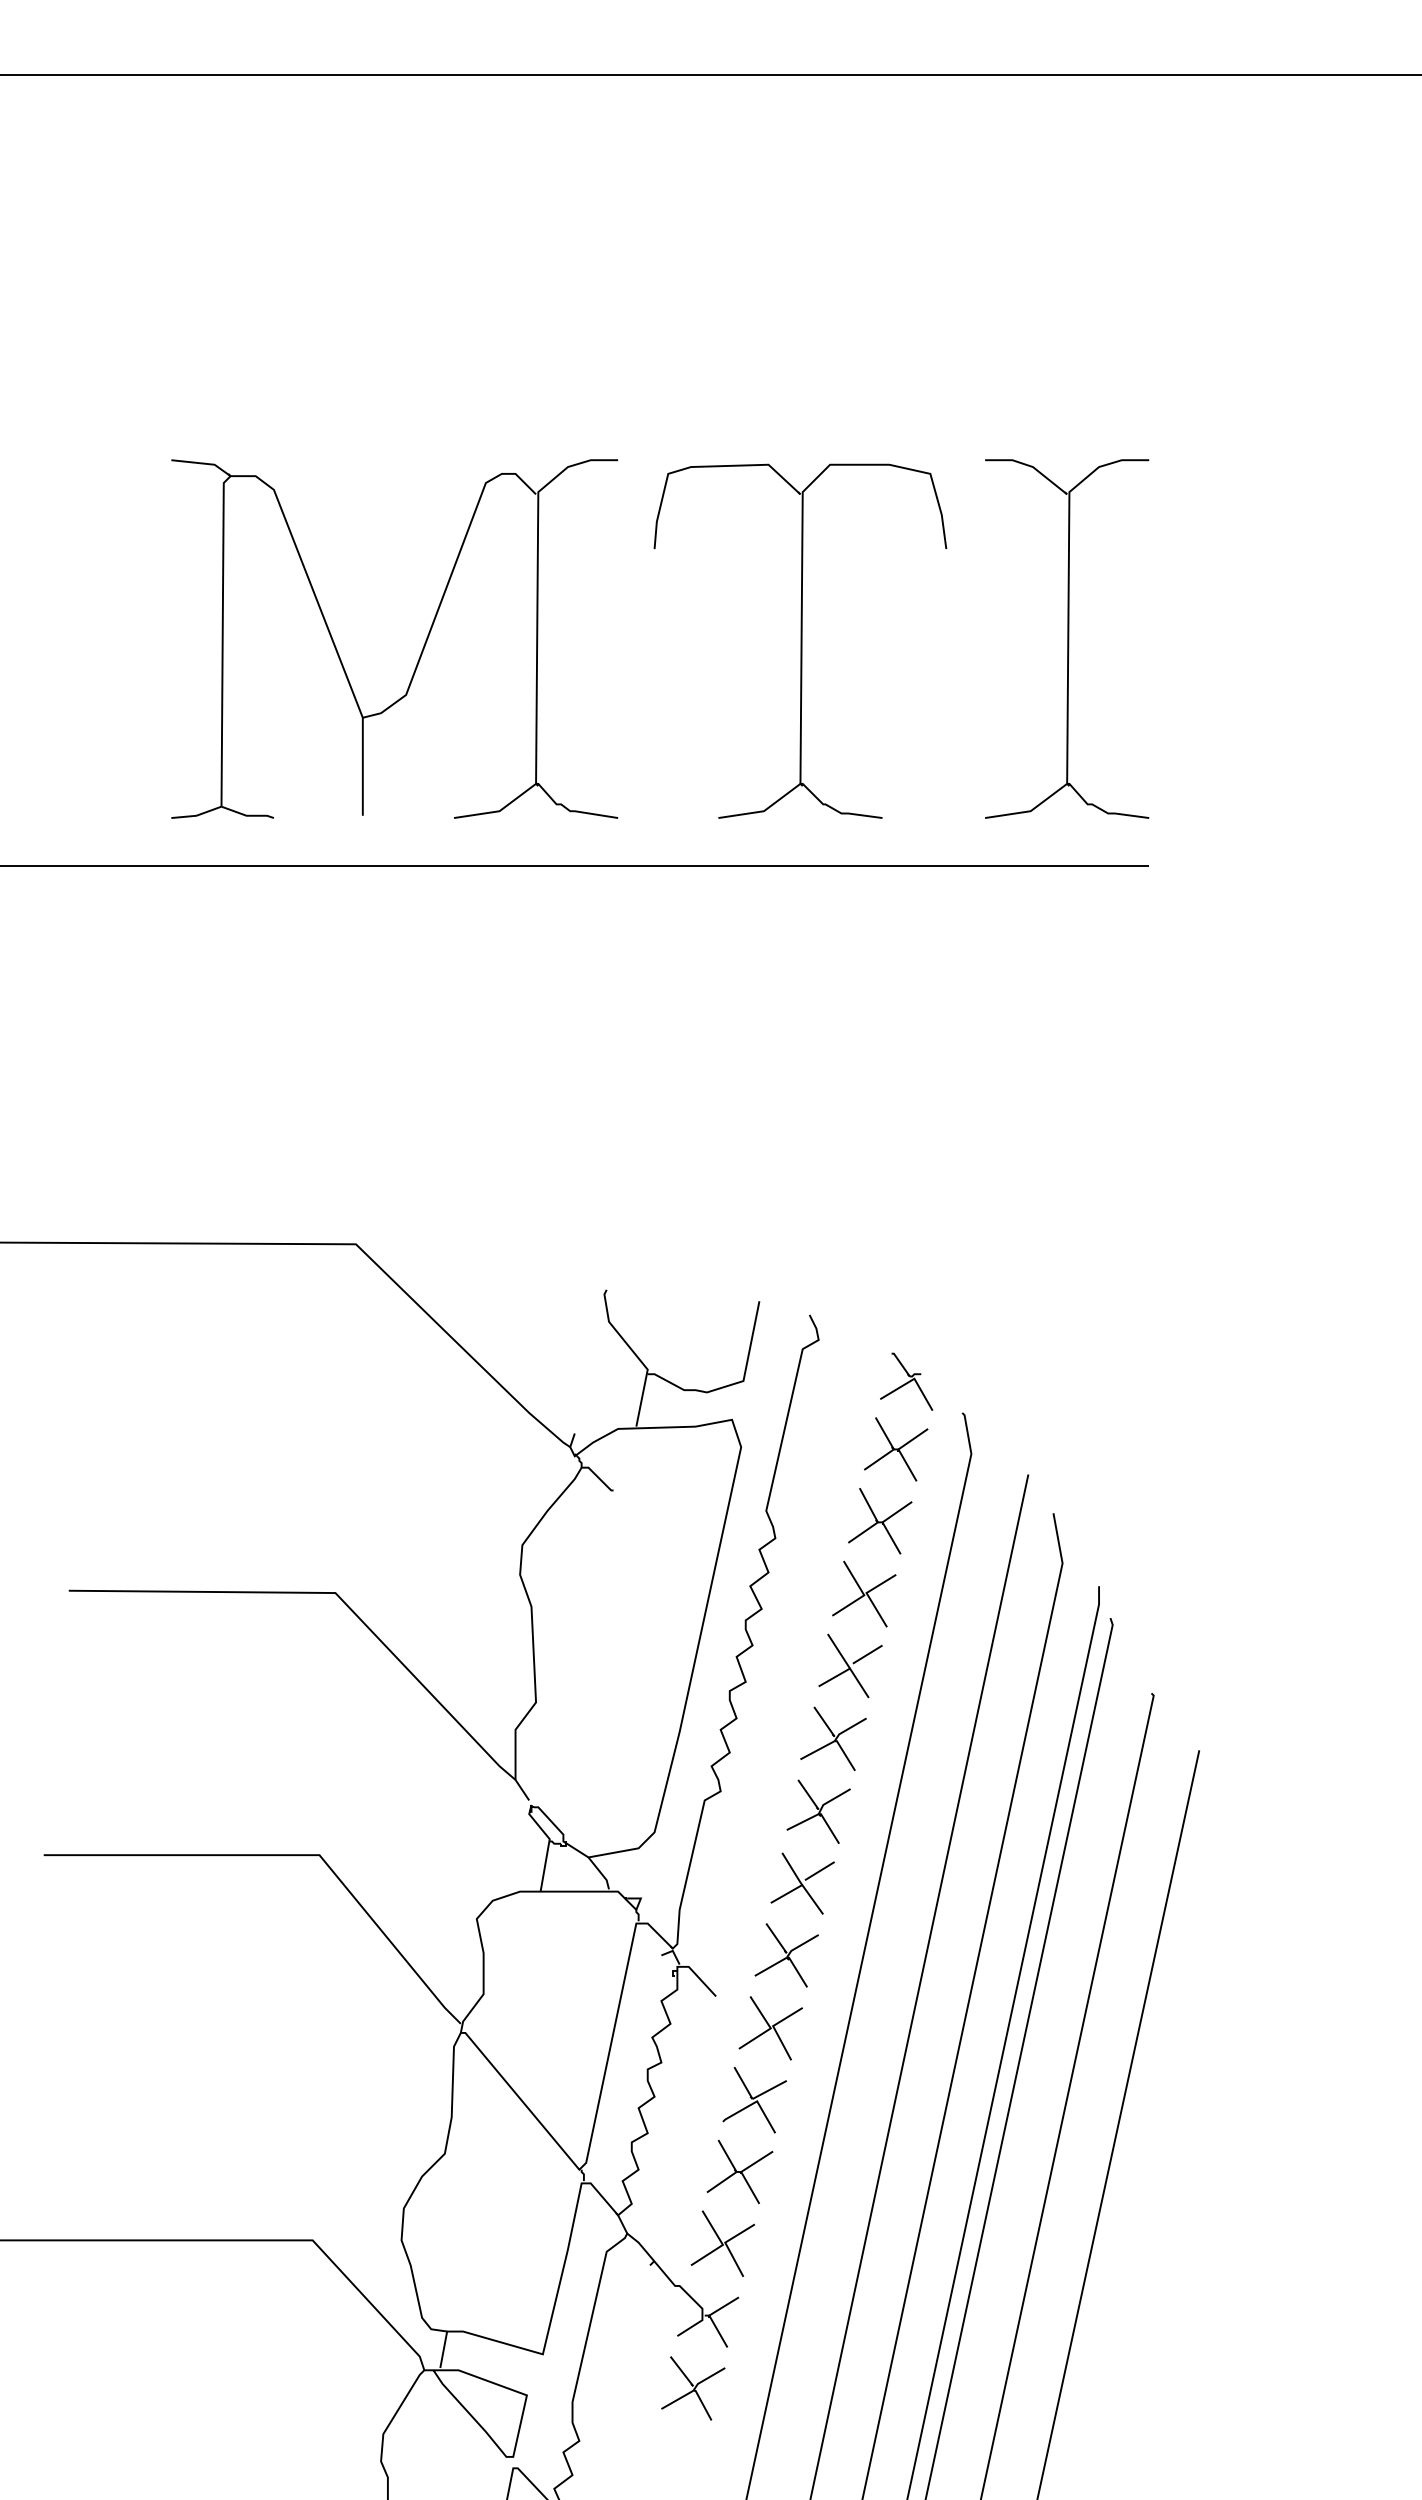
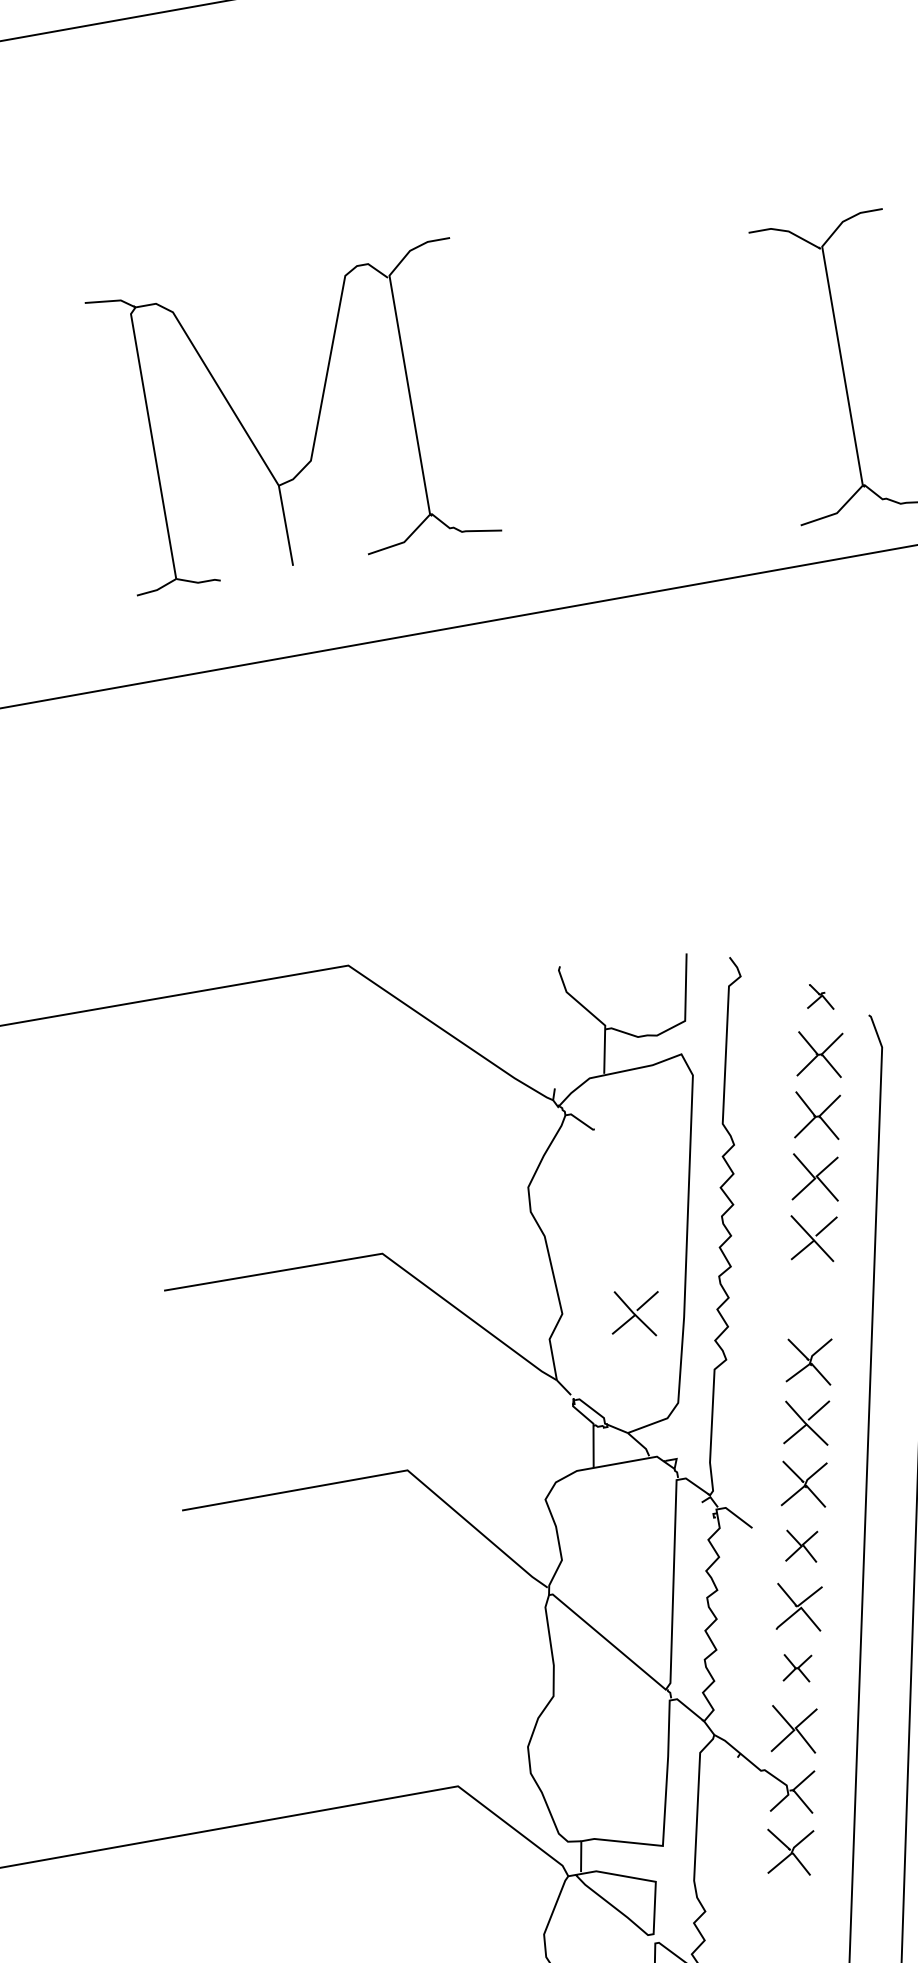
part: (800, 640) -> (623, 407), removed
part: (421, 650) -> (317, 422), moved
part: (906, 1381) -> (818, 997), size x0.6
part: (622, 1717) -> (635, 1313), added
part: (833, 1738) -> (810, 1300), removed
part: (770, 2028) -> (801, 1546), size x0.7
part: (739, 2171) -> (797, 1667), size x0.6

